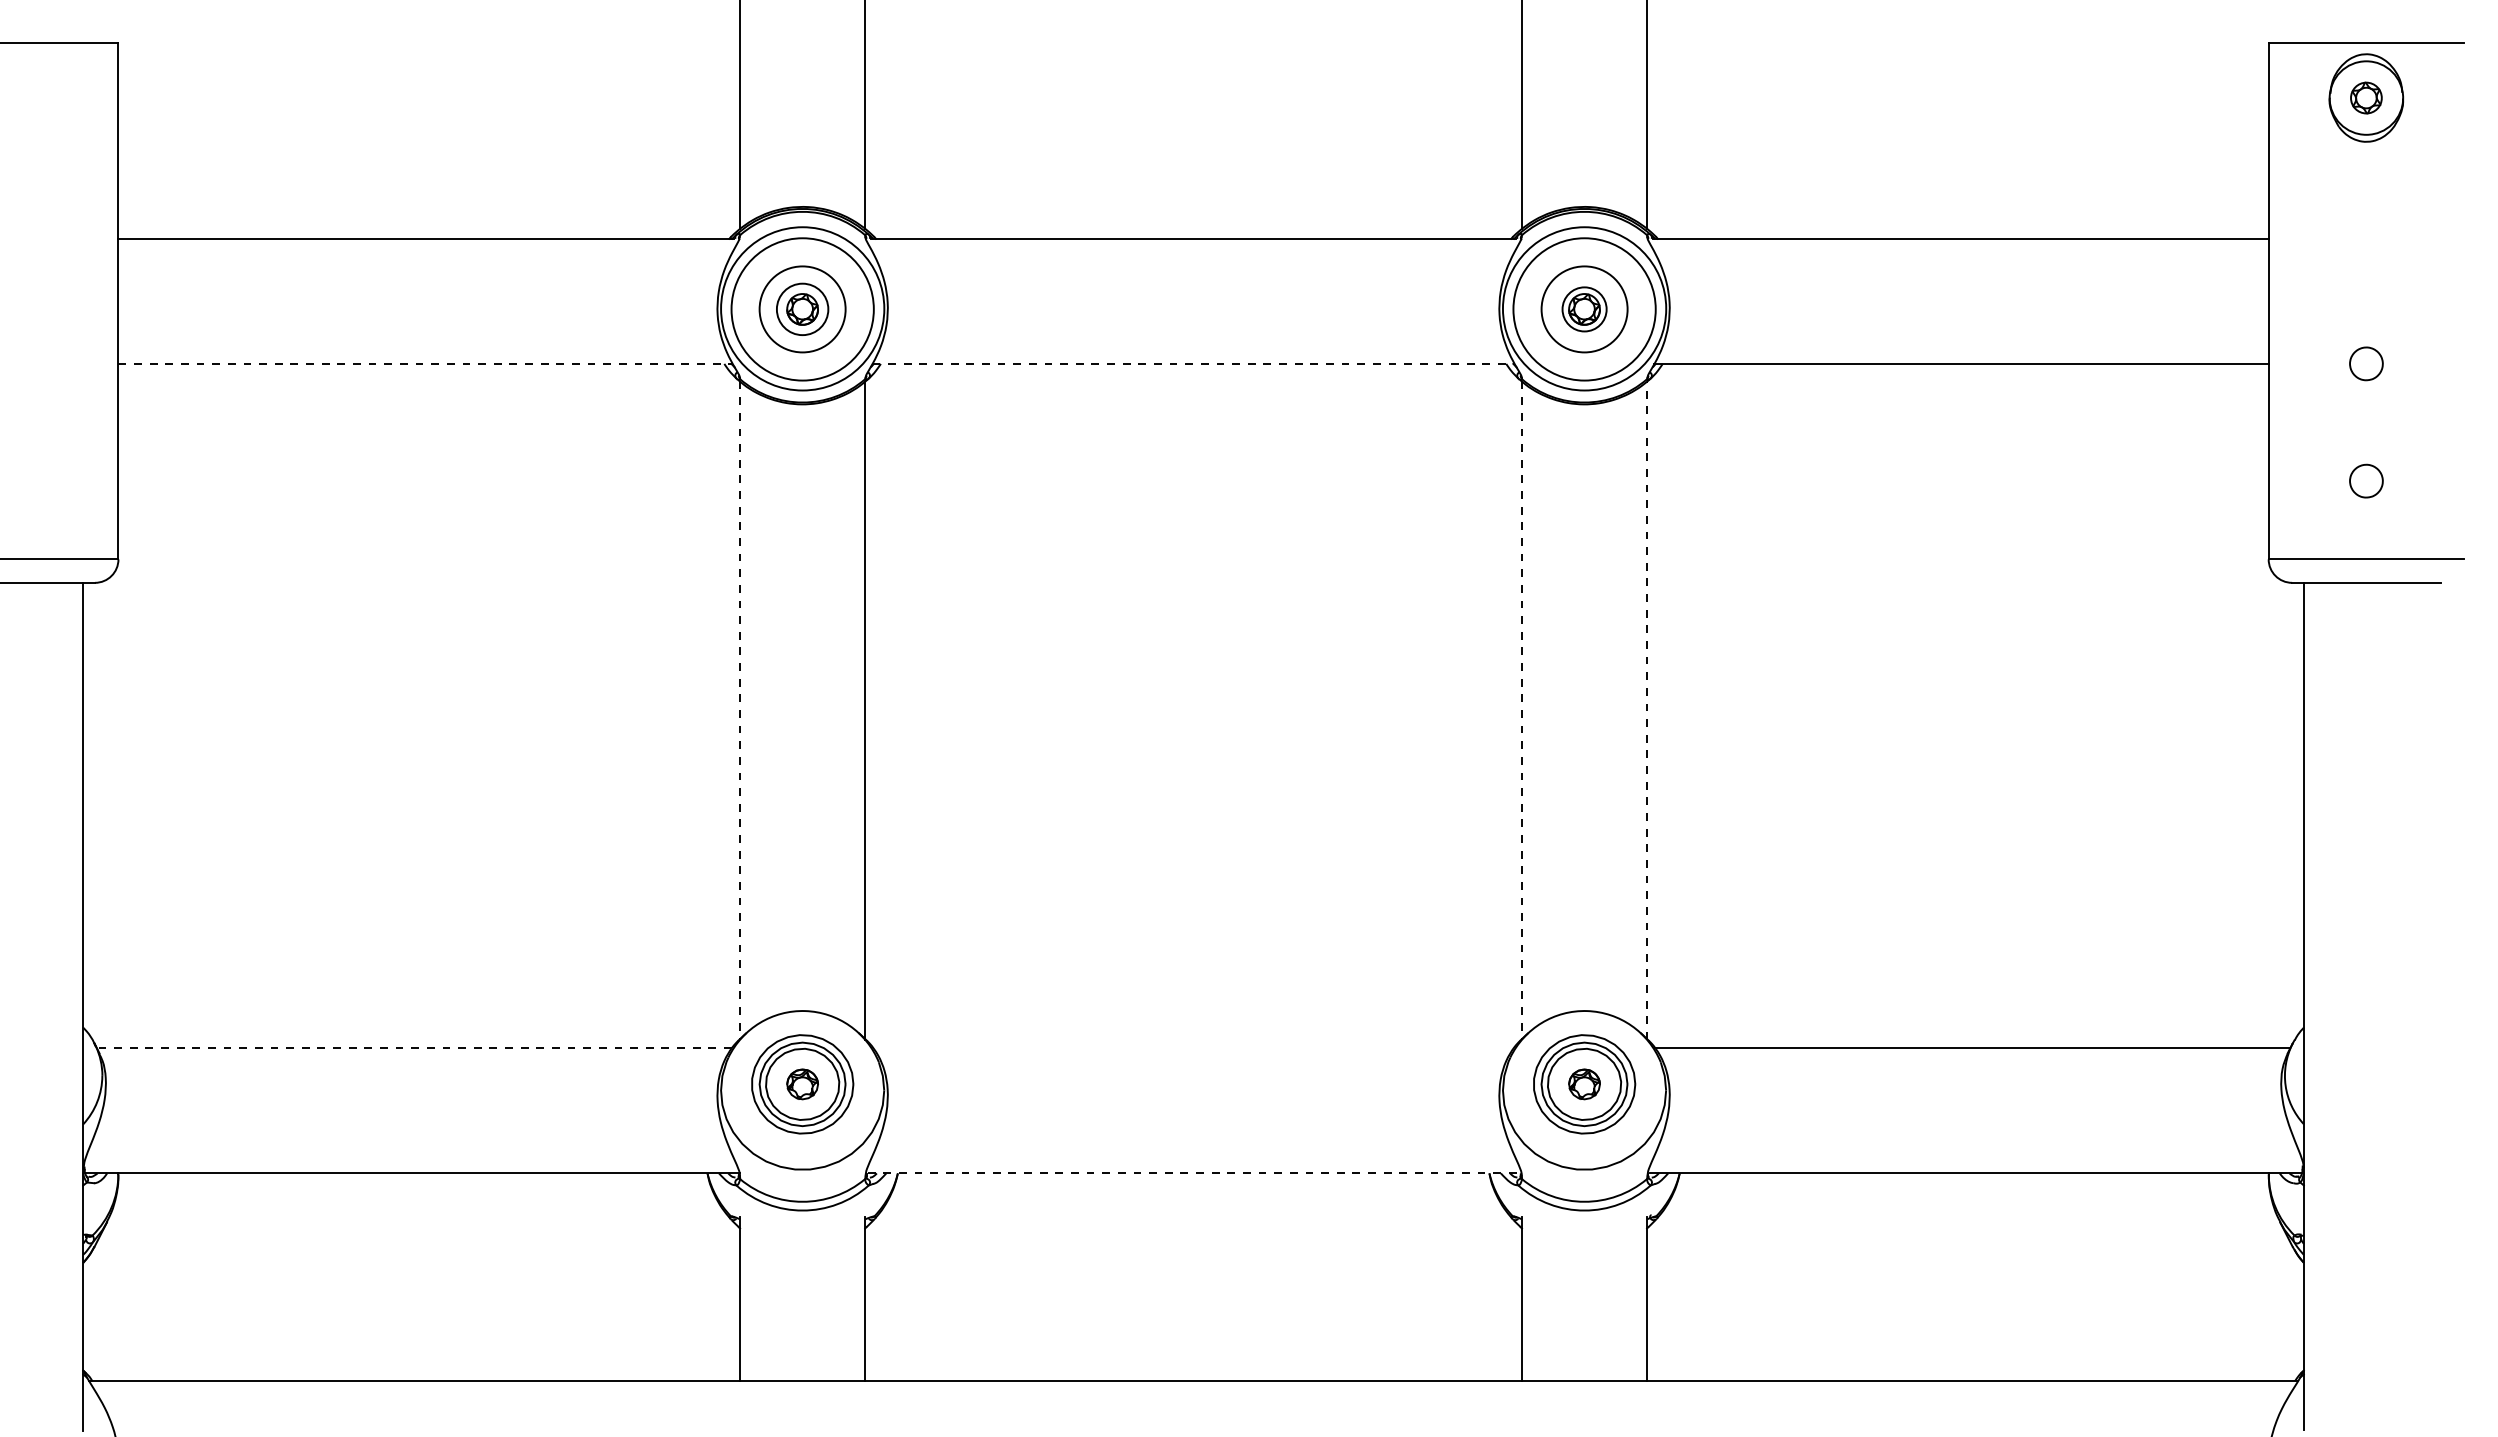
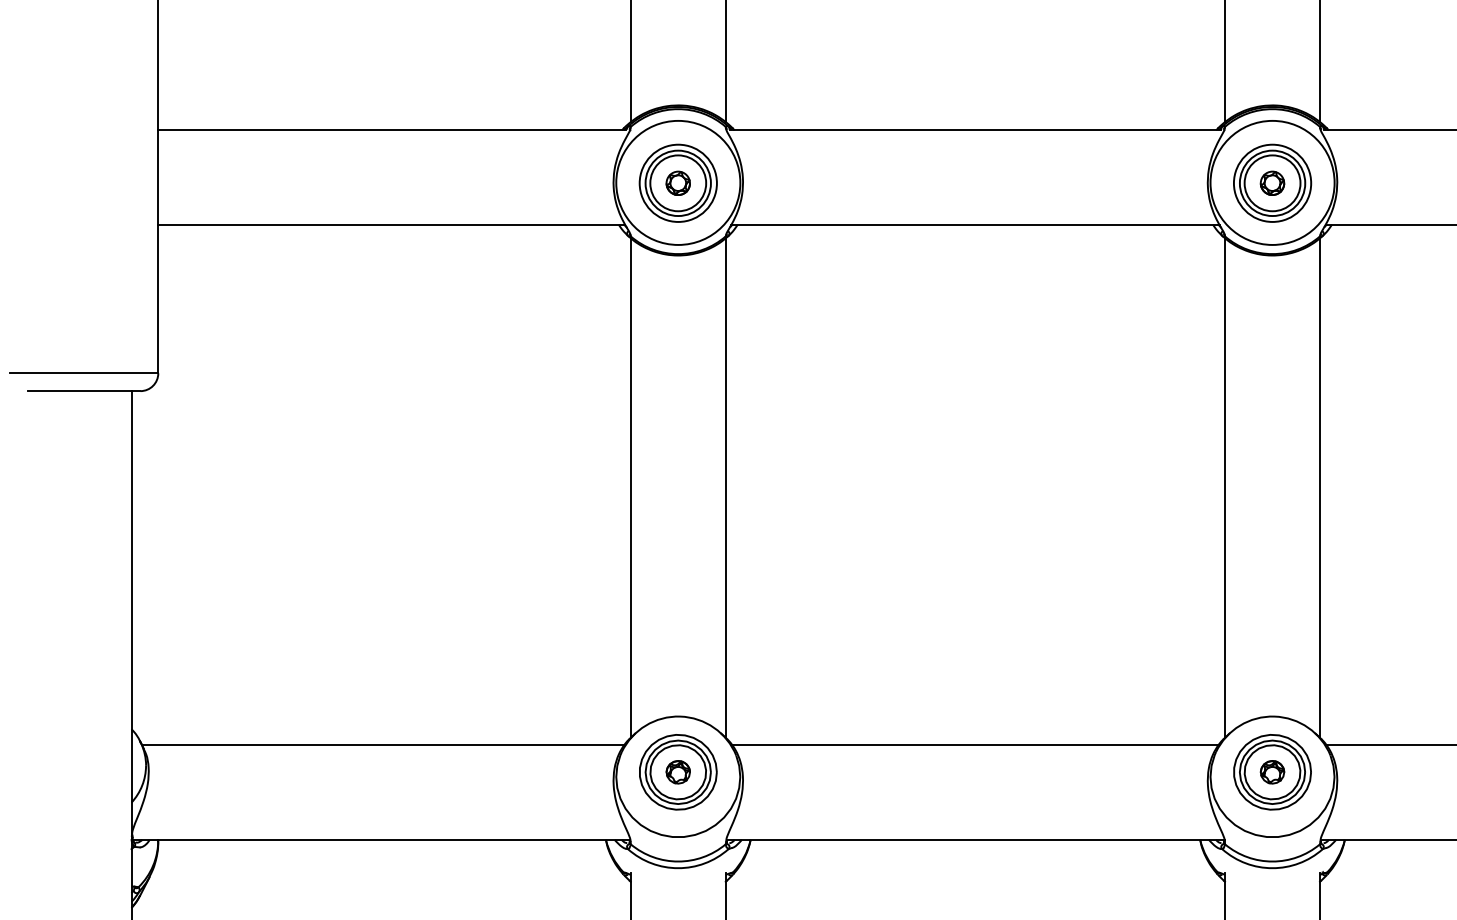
circle: (802, 309) -> (678, 183), size x0.71
circle: (802, 309) -> (678, 183), size x1.43
circle: (1584, 309) -> (1272, 183), size x0.71
circle: (1584, 309) -> (1272, 183), size x1.67
line: (426, 363) -> (392, 224), dashed -> solid
line: (1194, 363) -> (976, 224), dashed -> solid
line: (740, 710) -> (631, 488), dashed -> solid
line: (1521, 710) -> (1224, 488), dashed -> solid
line: (1647, 710) -> (1320, 488), dashed -> solid
line: (413, 1048) -> (382, 745), dashed -> solid
line: (1193, 1048) -> (975, 745), added
line: (1194, 1173) -> (976, 840), dashed -> solid

